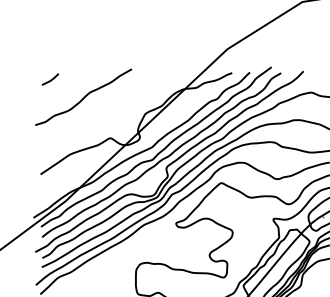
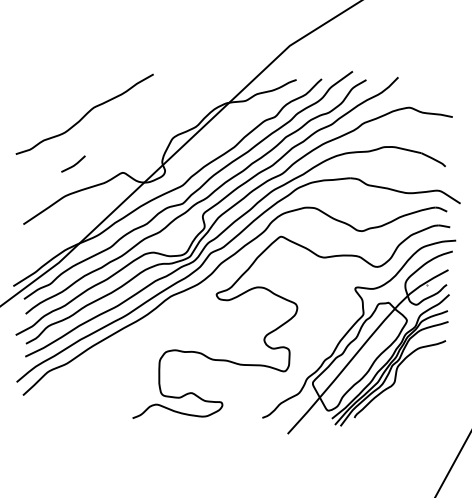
line: (50, 79) -> (73, 164), moved

